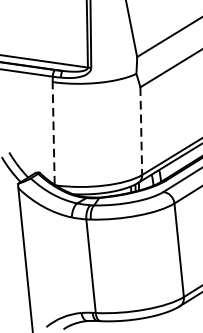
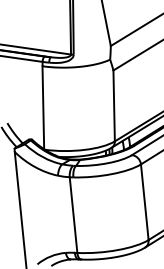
line: (141, 131) -> (114, 106), dashed -> solid
line: (53, 133) -> (43, 107), dashed -> solid

